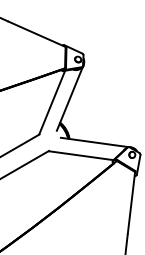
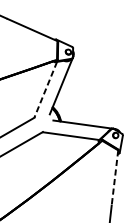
line: (52, 102) -> (46, 89), solid -> dashed
line: (131, 203) -> (115, 177), solid -> dashed

